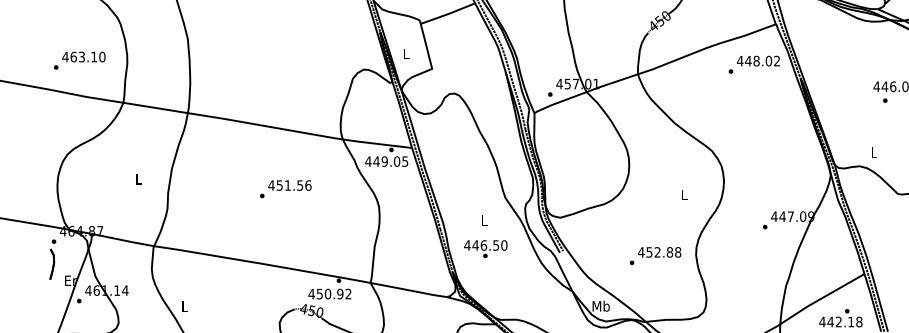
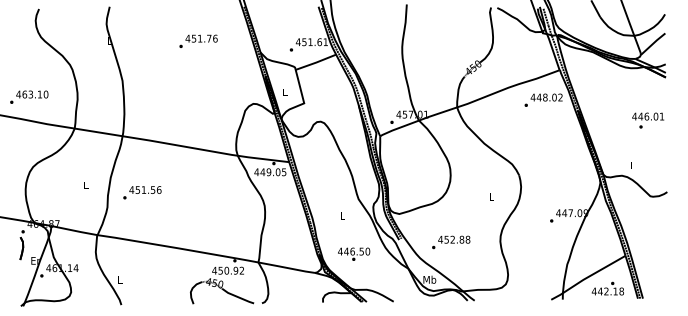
text: (80, 59) -> (29, 96), moved
text: (285, 188) -> (142, 192), moved
text: (486, 248) -> (354, 253), moved
text: (655, 256) -> (451, 242), moved

